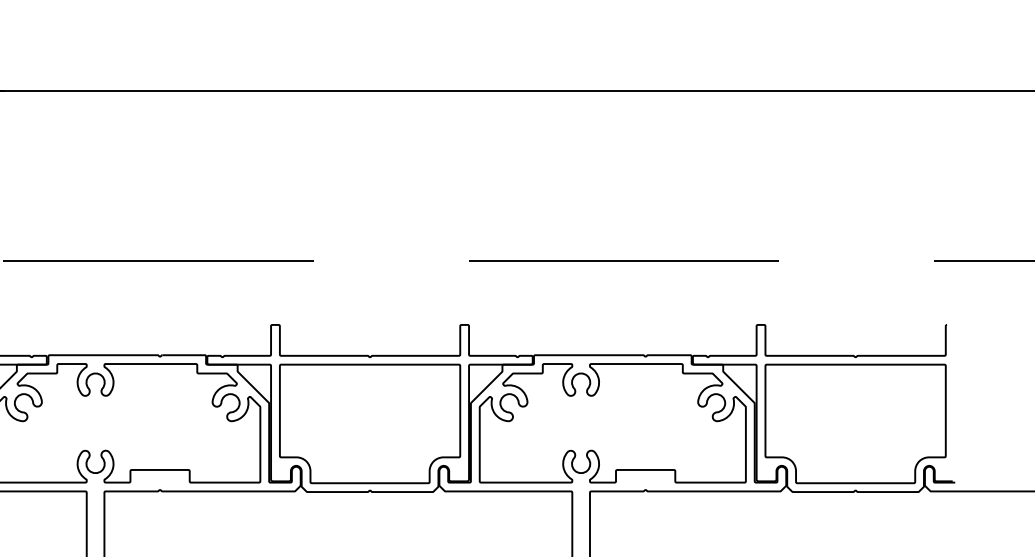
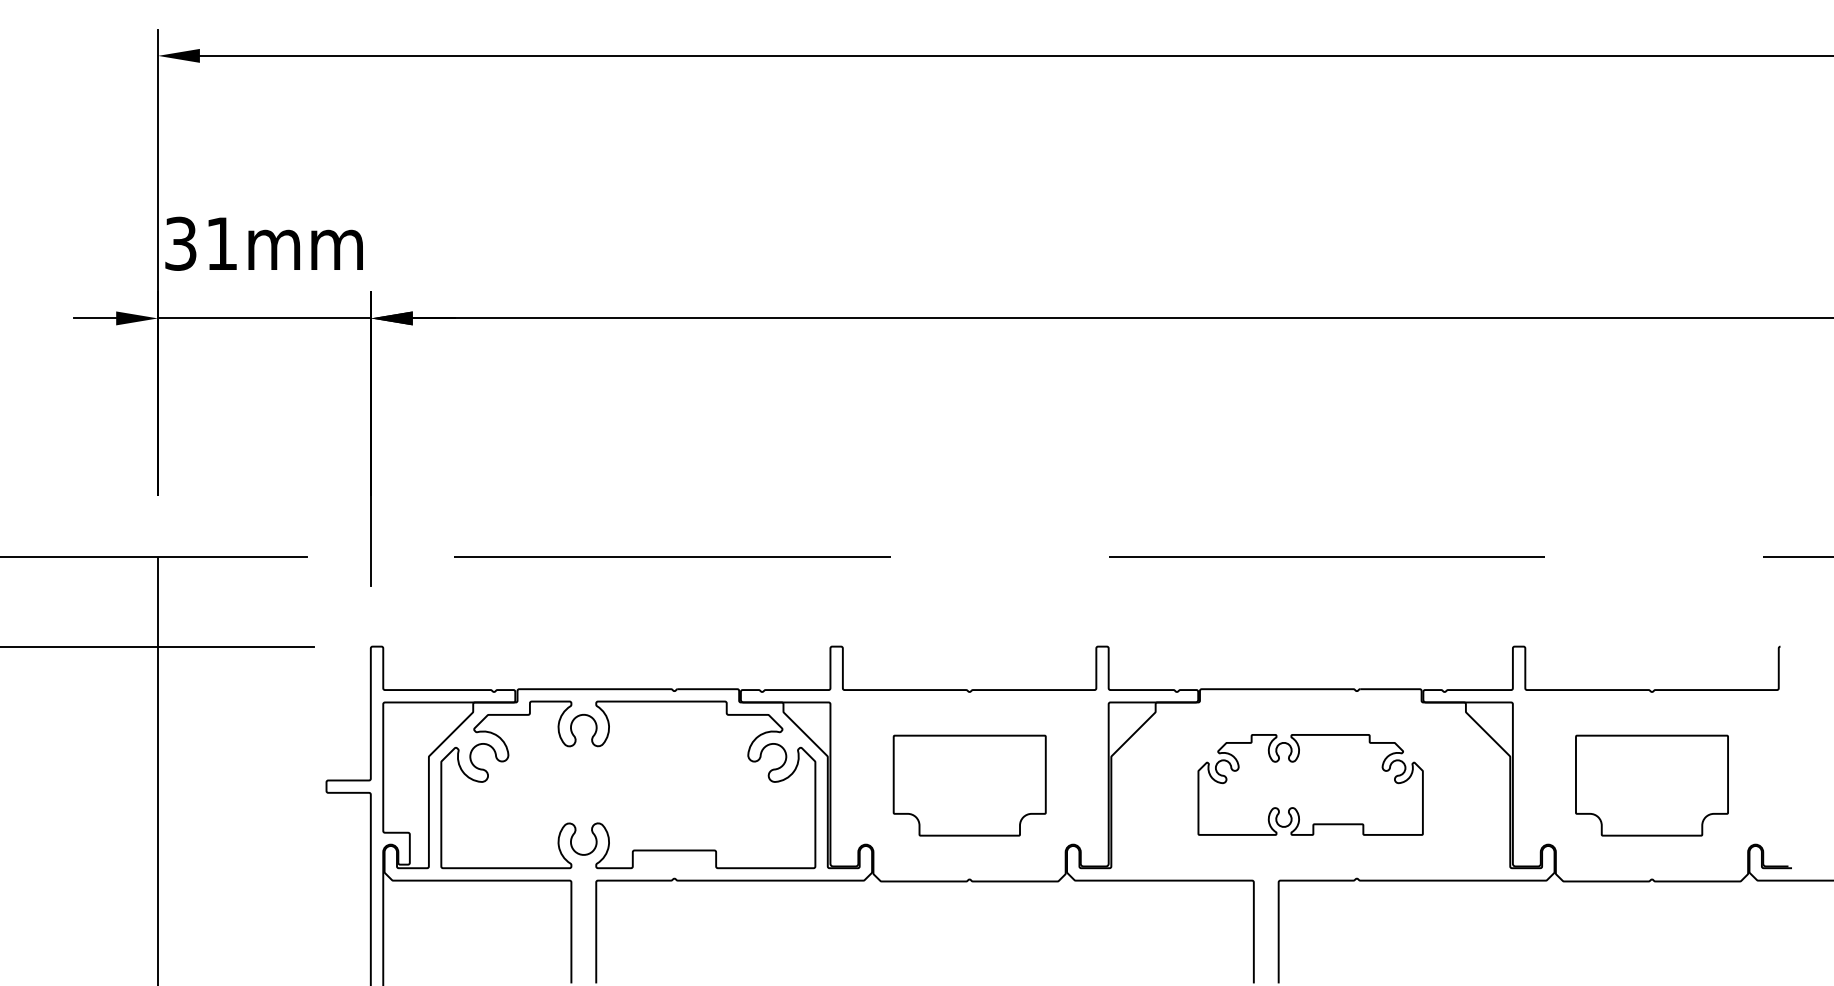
part: (369, 423) -> (969, 785), size x0.6
part: (612, 423) -> (1310, 784), size x0.6
part: (855, 423) -> (1651, 785), size x0.6

